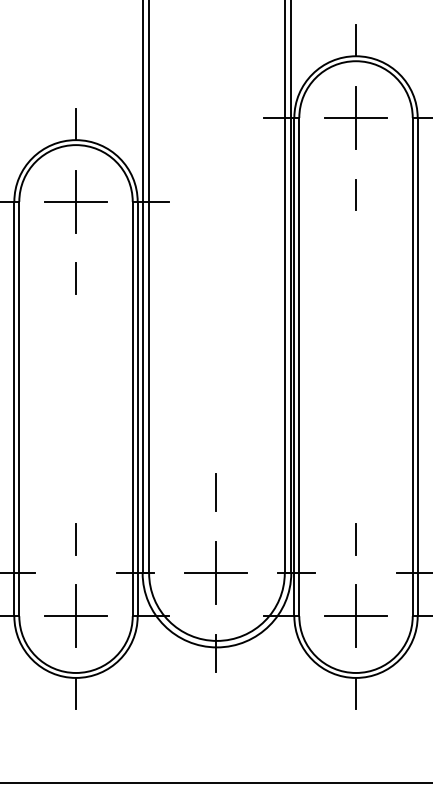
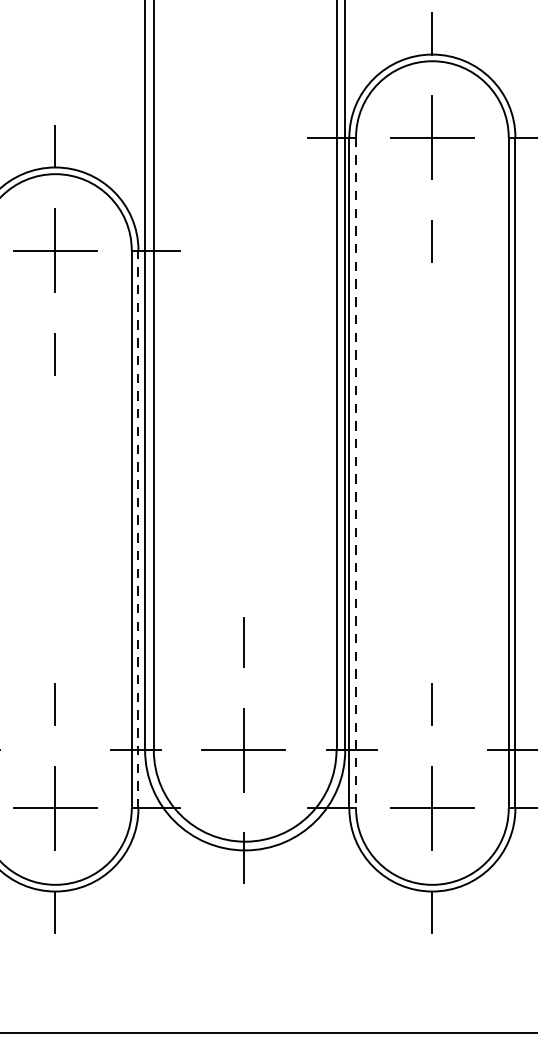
line: (299, 367) -> (356, 473), solid -> dashed
line: (137, 408) -> (138, 528), solid -> dashed

